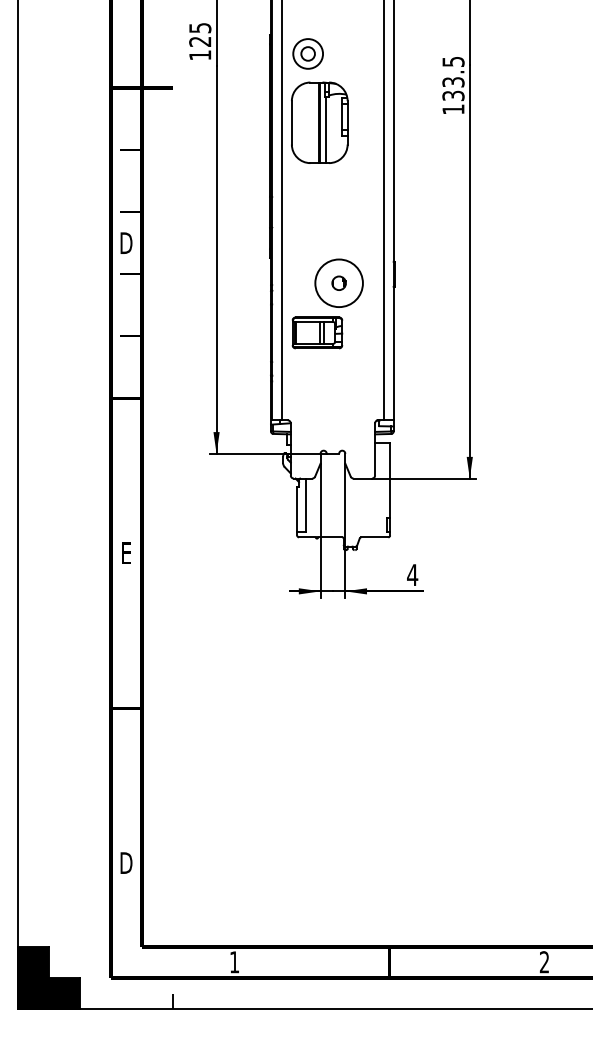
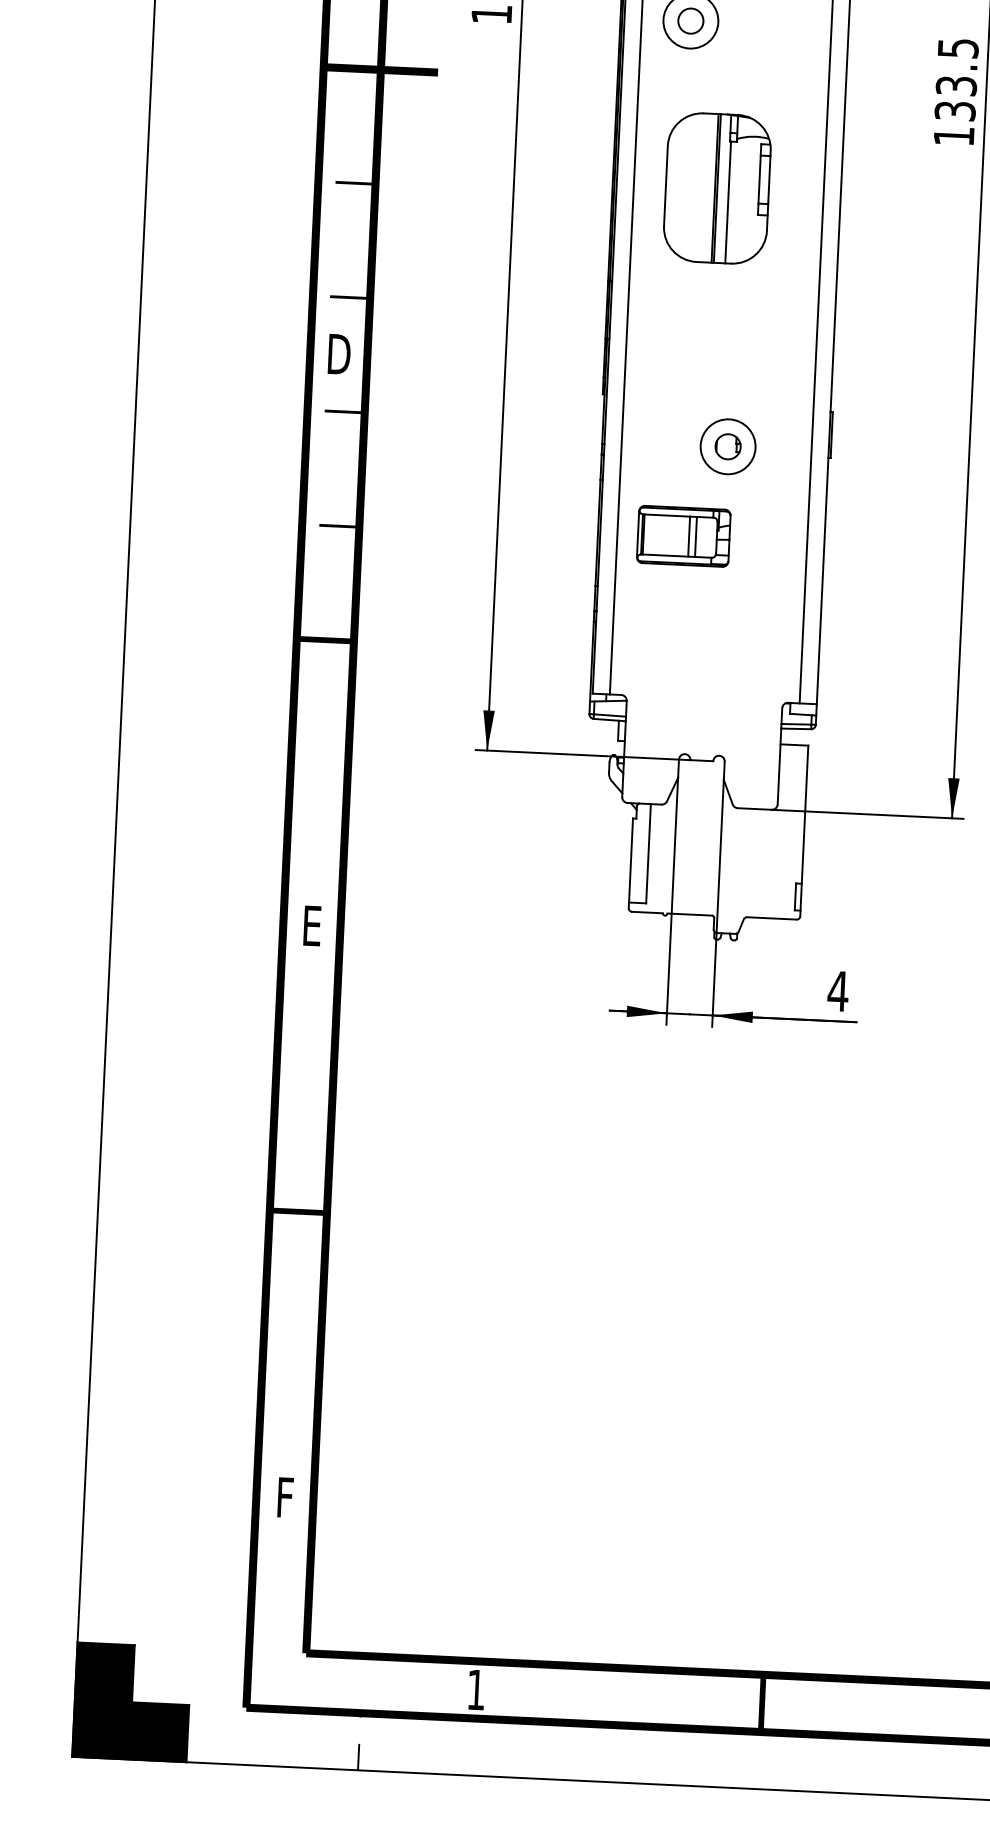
part: (319, 122) -> (716, 187), moved
circle: (339, 283) -> (728, 447), size x0.62
text: (126, 862) -> (285, 1496), D -> F

